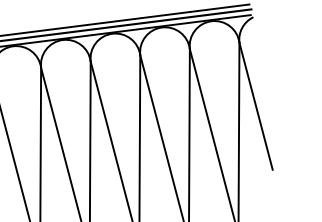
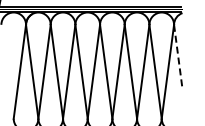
line: (256, 107) -> (178, 57), solid -> dashed

